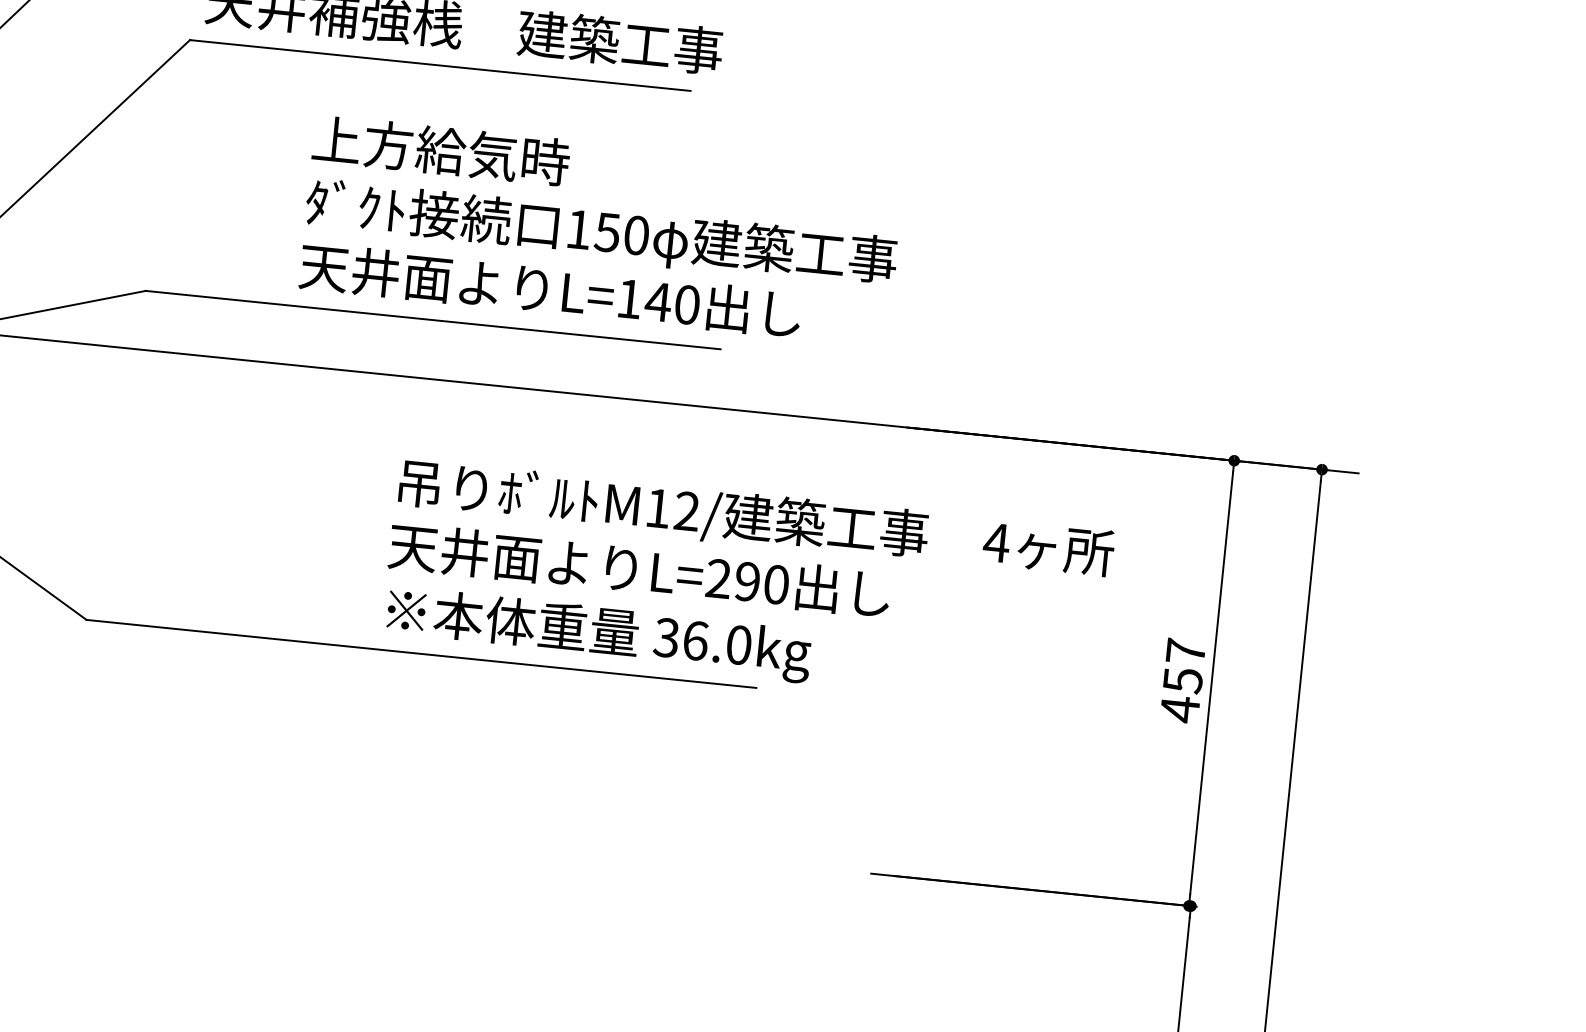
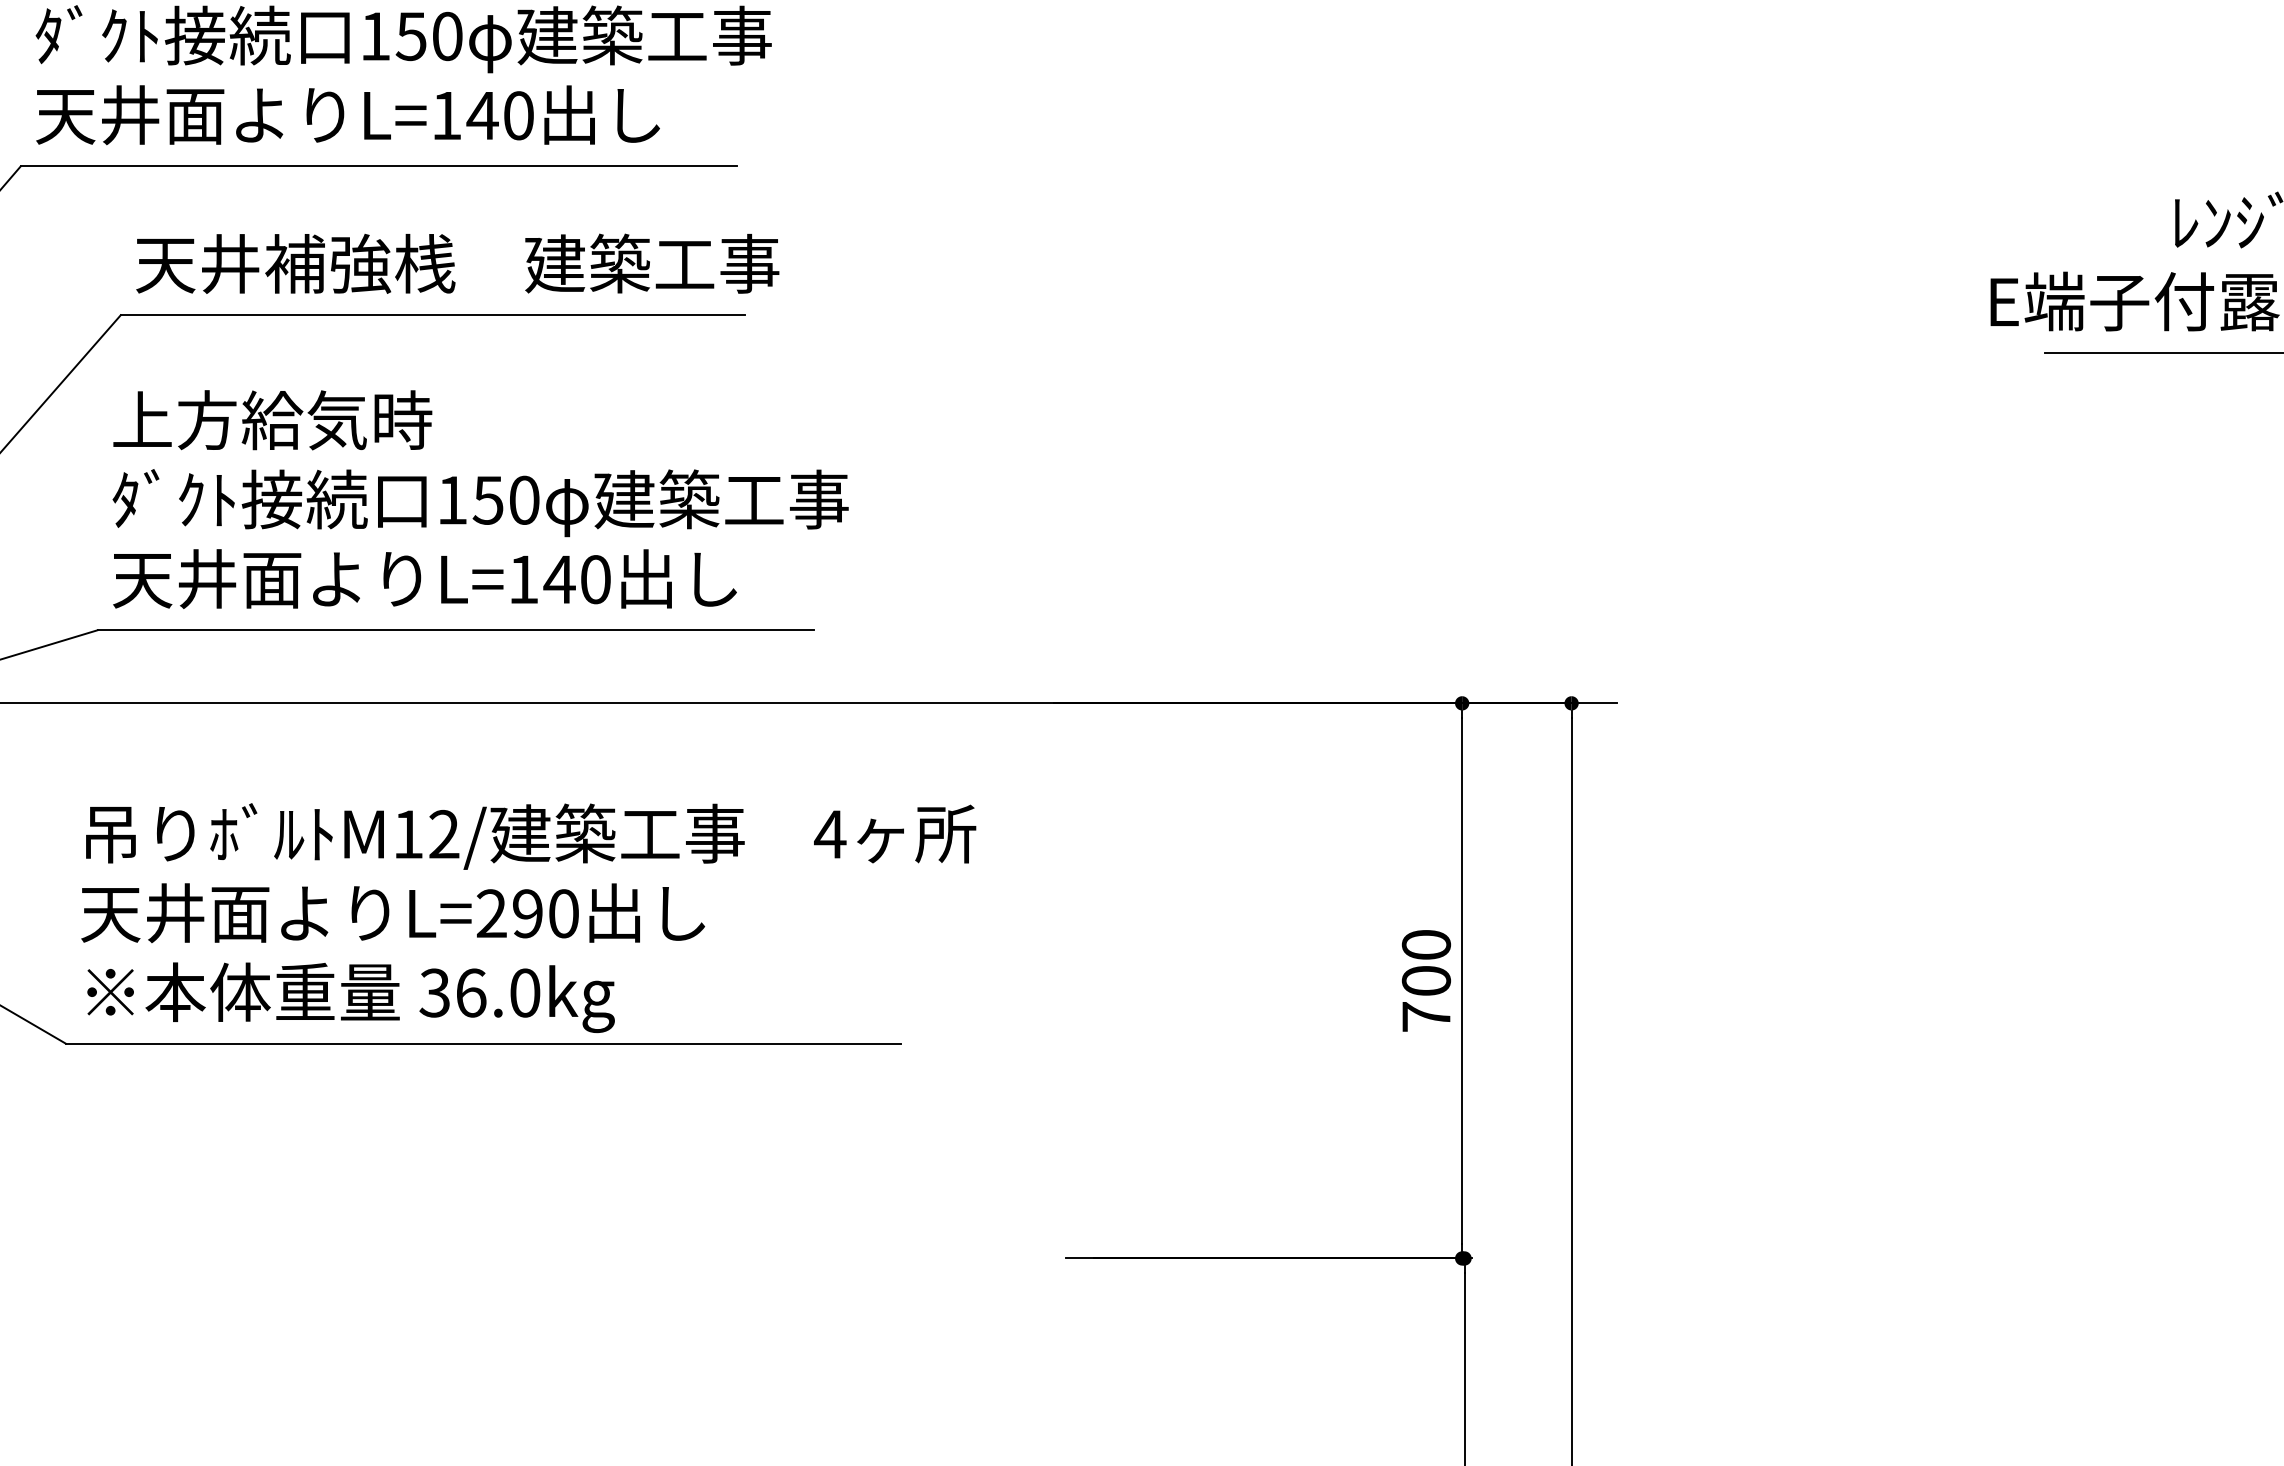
text: (601, 231) -> (480, 499), moved
text: (747, 584) -> (528, 917), moved
text: (1182, 680) -> (1426, 981), 457 -> 700

